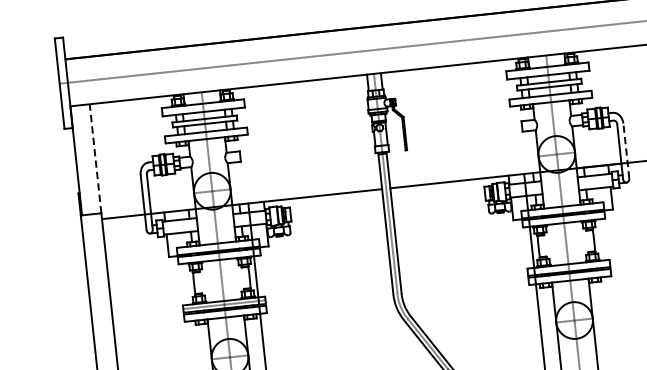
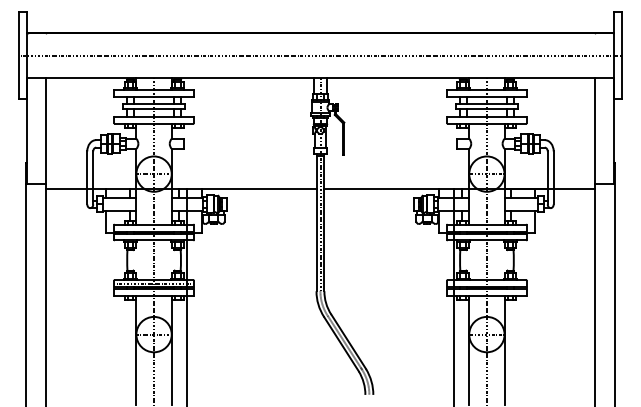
line: (626, 150) -> (553, 177), dashed -> solid
line: (95, 159) -> (45, 131), dashed -> solid

